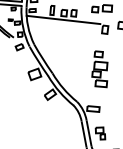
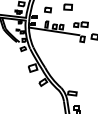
part: (99, 69) -> (77, 66), removed

